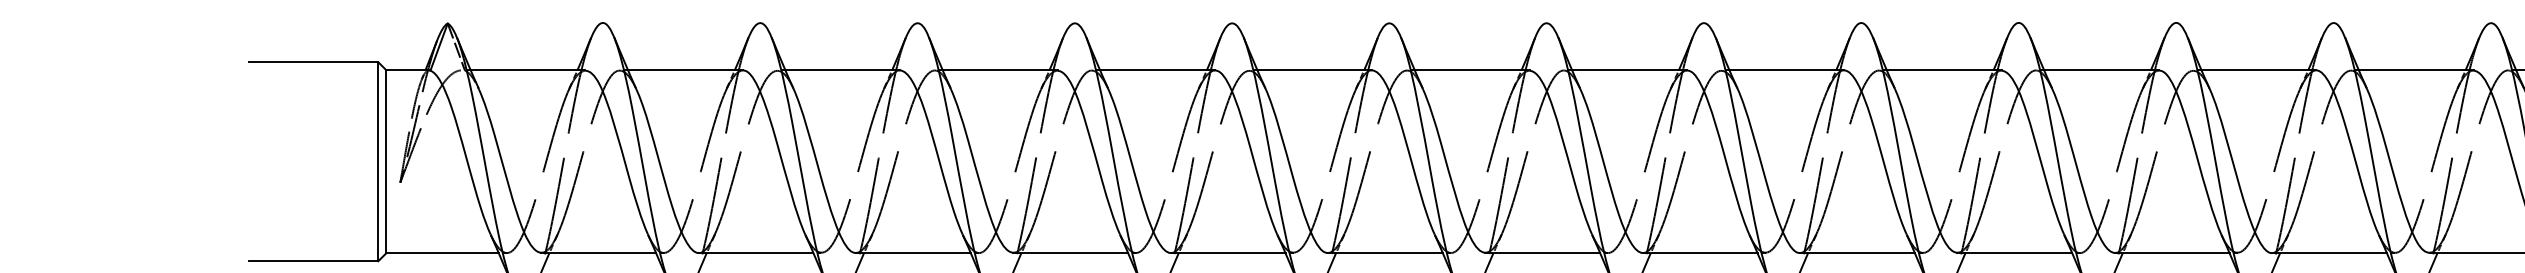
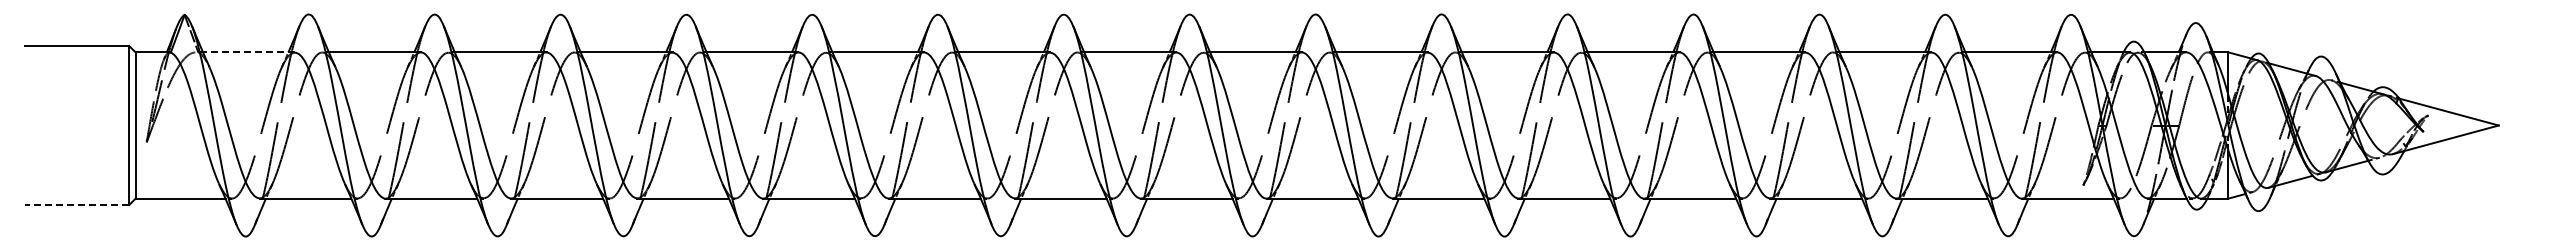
line: (527, 70) -> (248, 52), solid -> dashed
line: (313, 261) -> (77, 205), solid -> dashed

